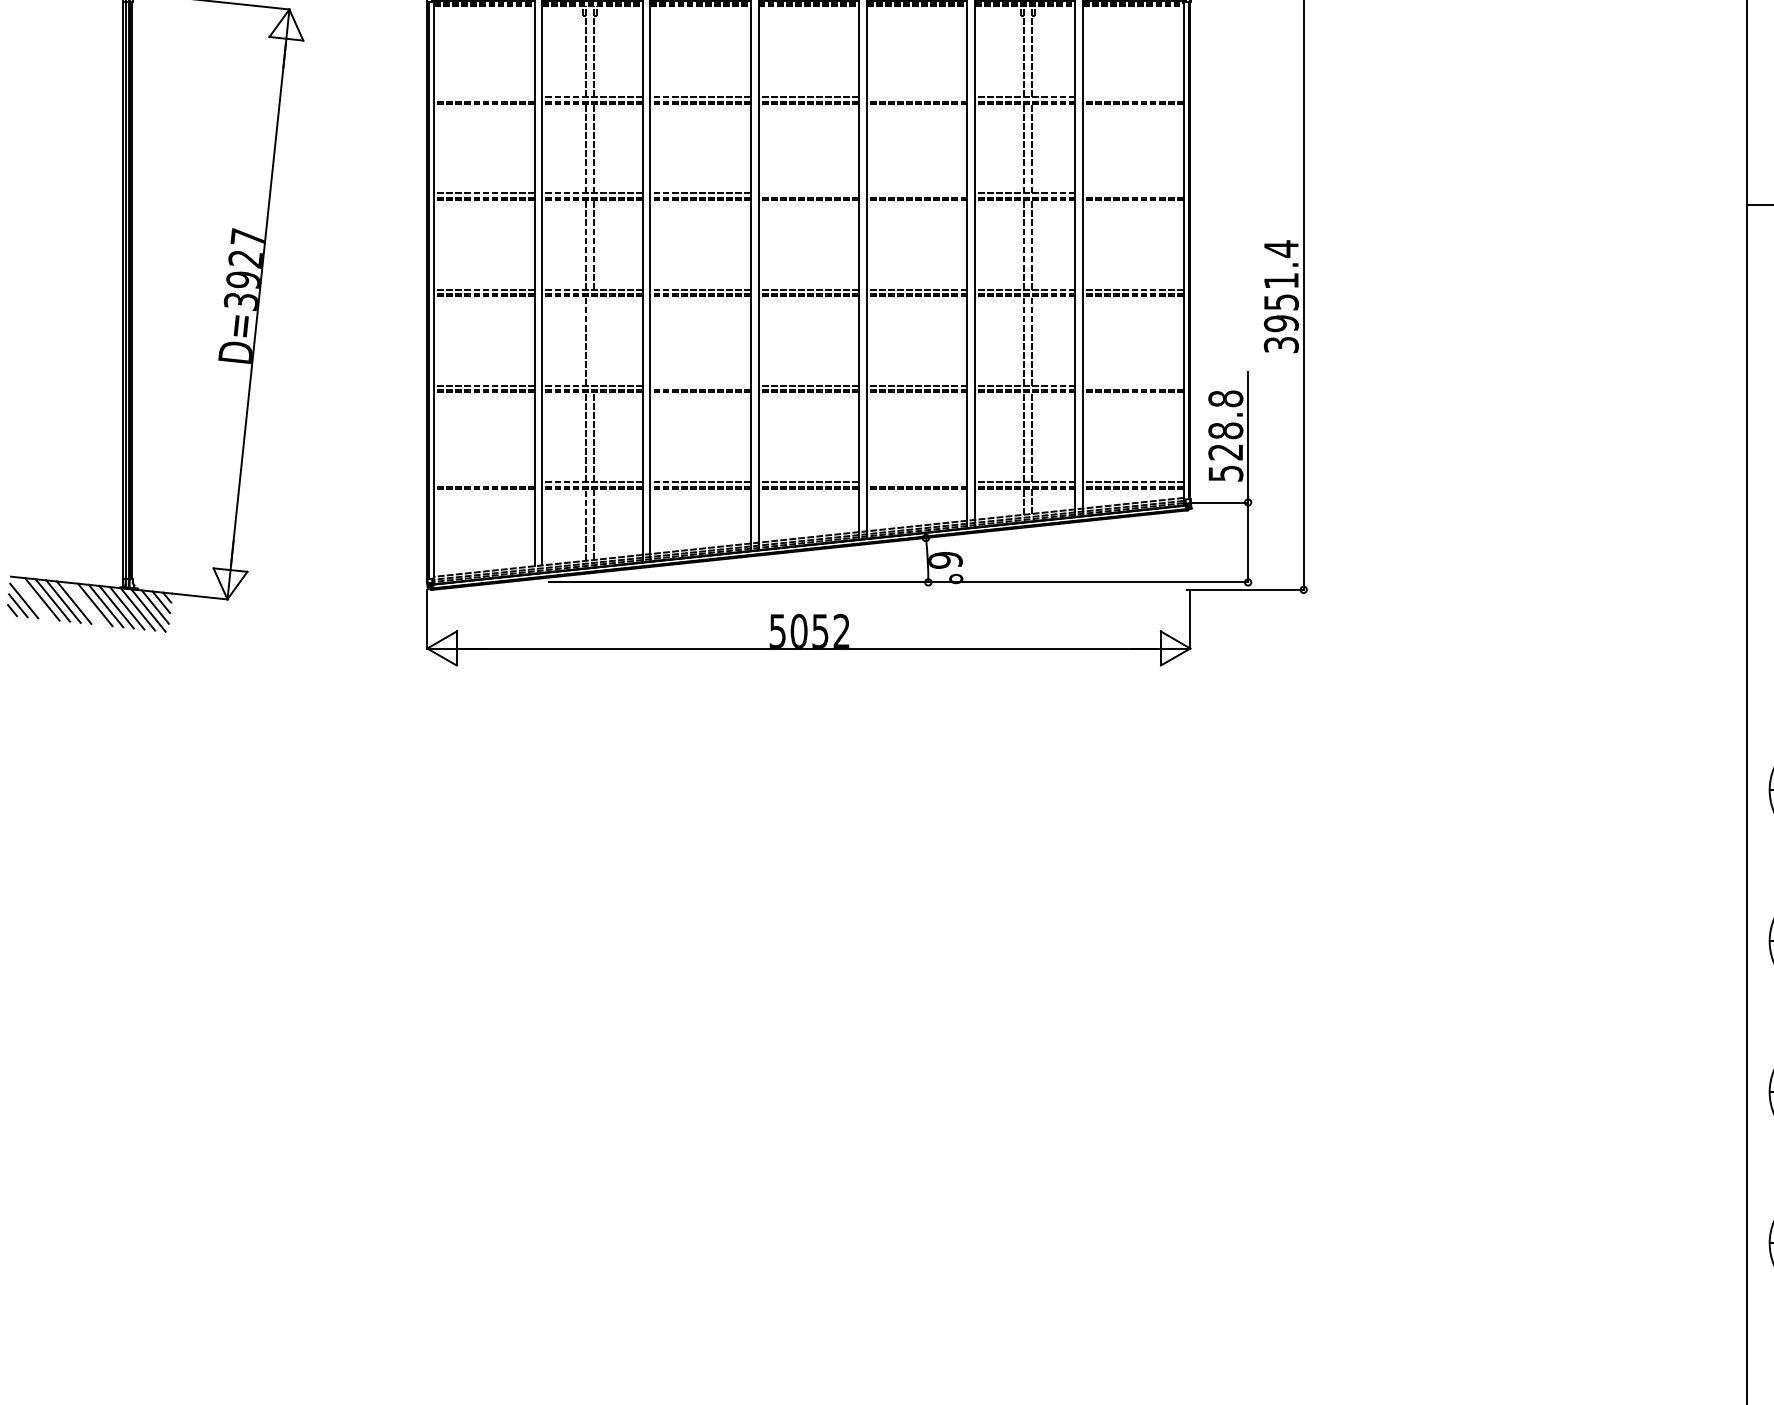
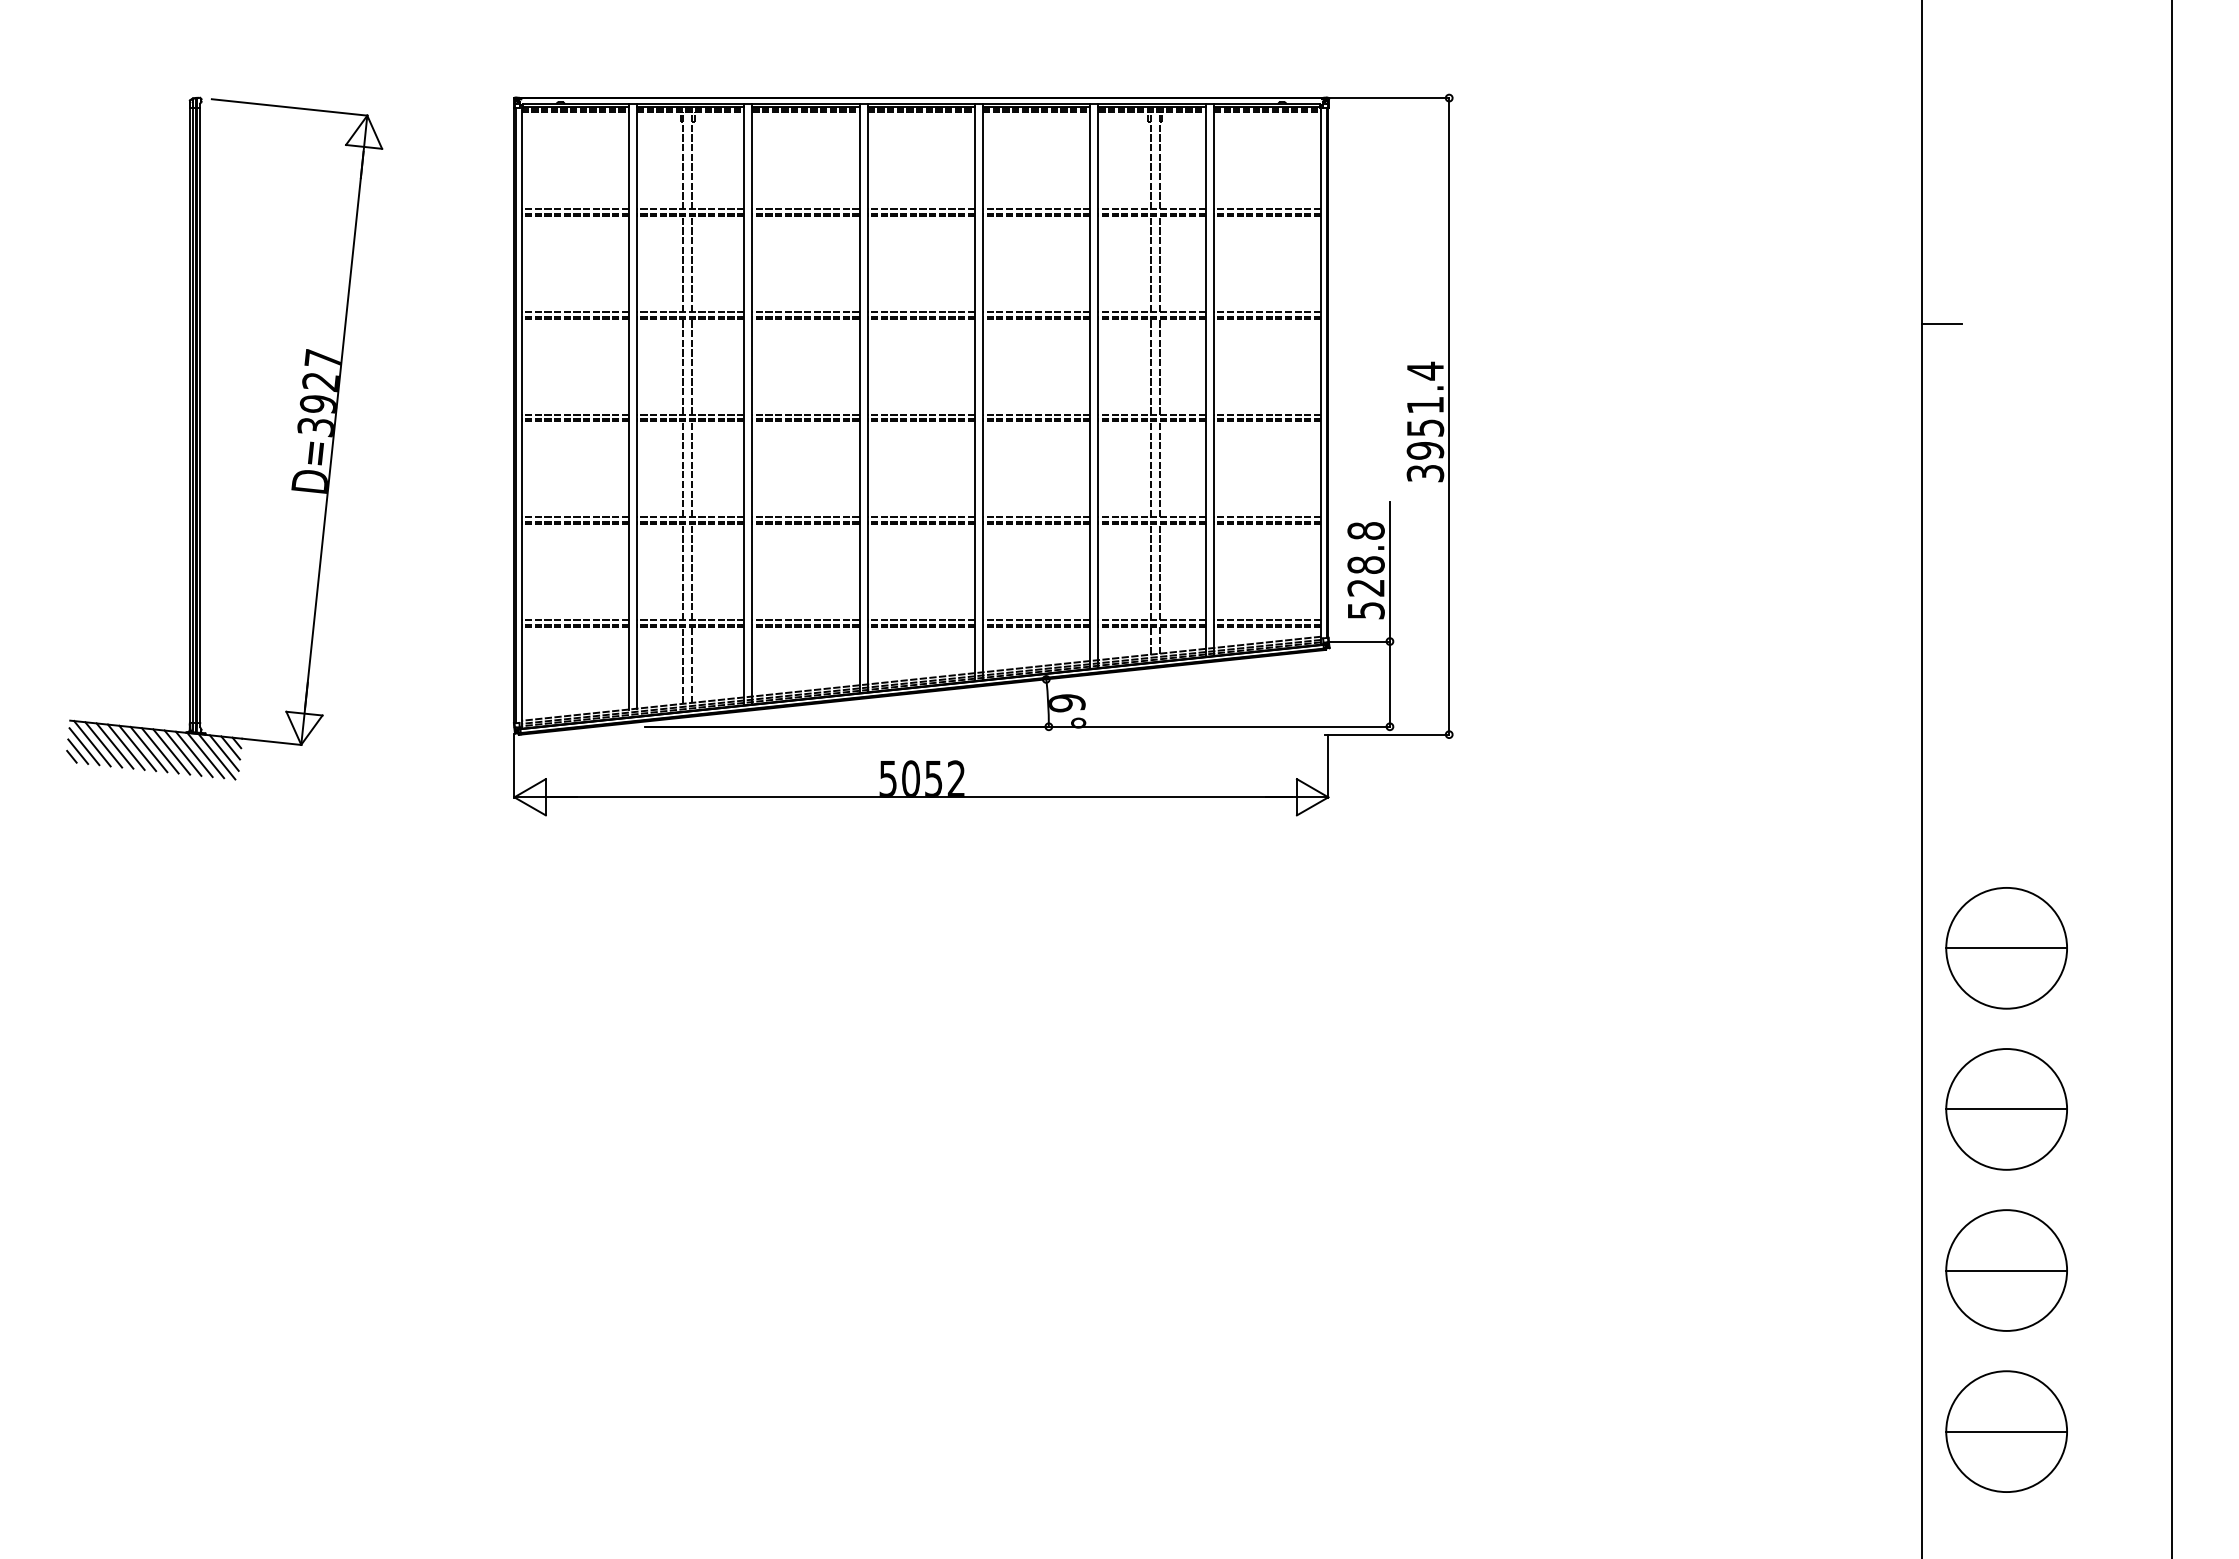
line: (483, 97) -> (574, 209), added
line: (916, 97) -> (1036, 209), added
line: (1133, 97) -> (1267, 209), added
line: (808, 193) -> (921, 311), added
line: (916, 193) -> (1036, 311), added
line: (1133, 193) -> (1267, 311), added
line: (594, 341) -> (692, 469), added
line: (700, 386) -> (805, 517), added
line: (1133, 386) -> (1267, 517), added
line: (483, 481) -> (574, 619), added
line: (916, 481) -> (1036, 619), added
line: (31, 598) -> (92, 743), added
line: (84, 603) -> (148, 749), added

